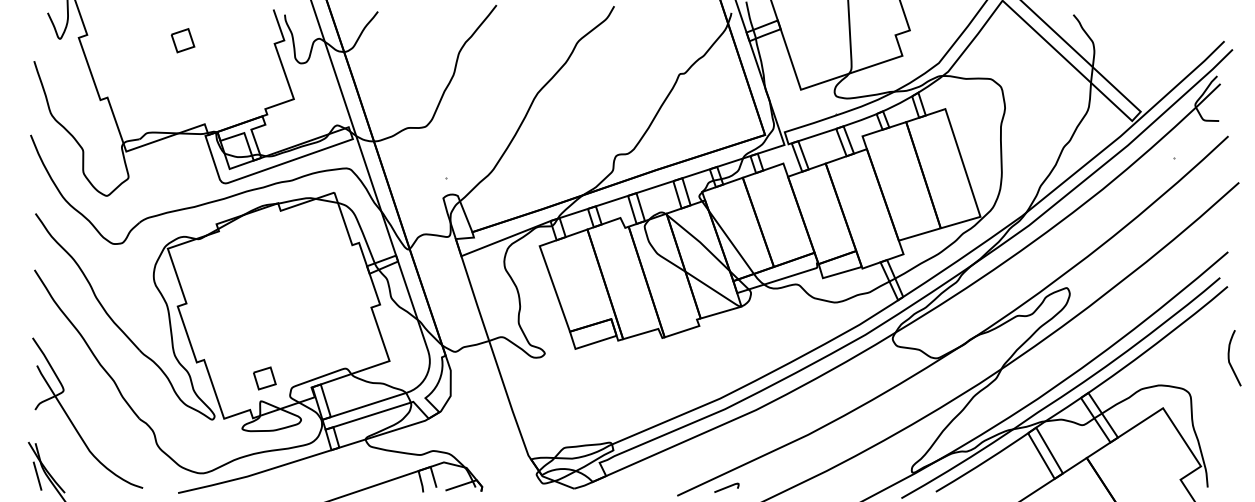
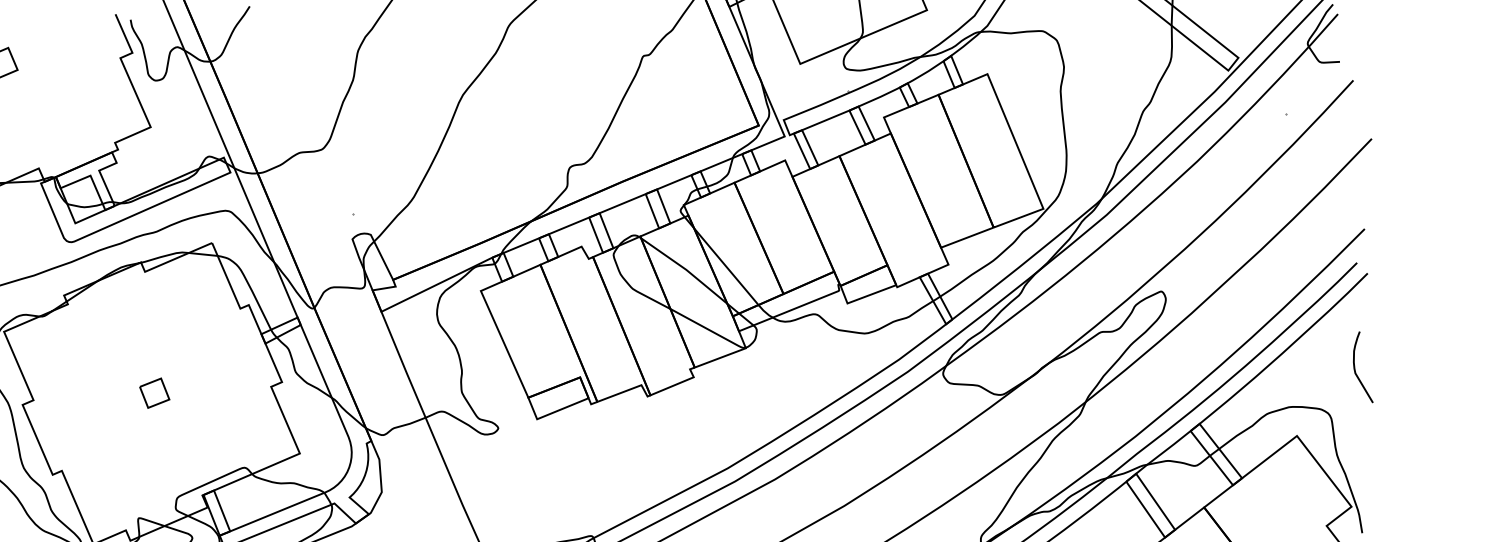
curve: (1229, 358) -> (1355, 368), moved
part: (264, 378) -> (154, 393), moved

